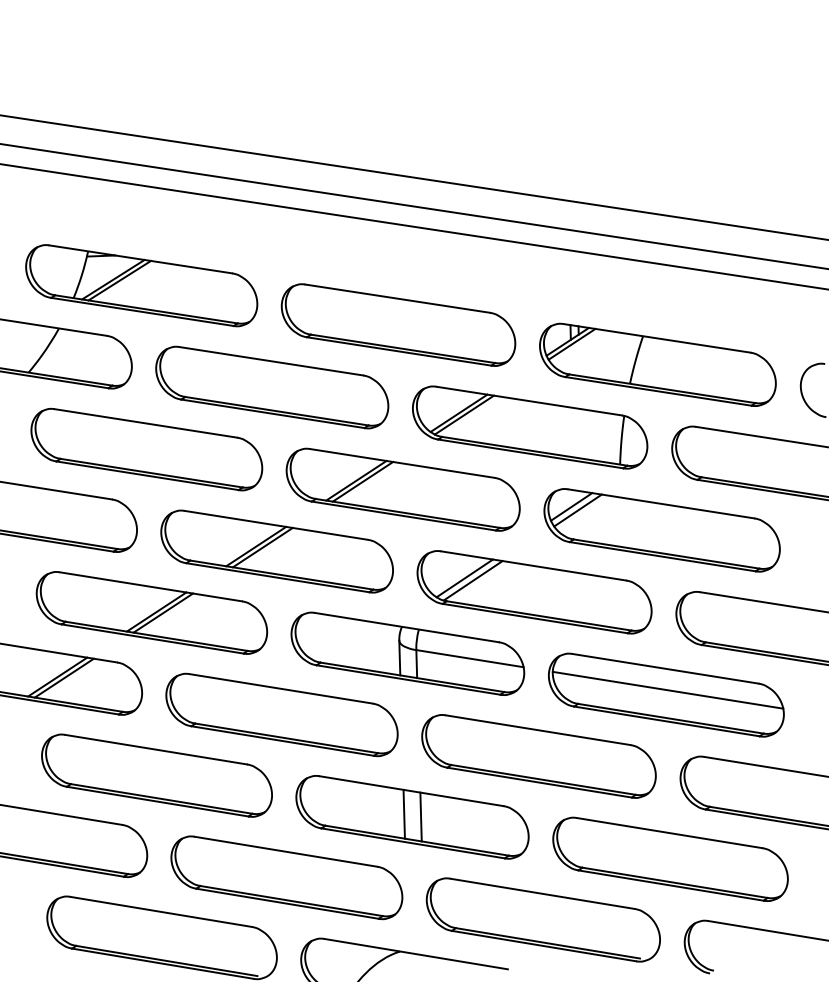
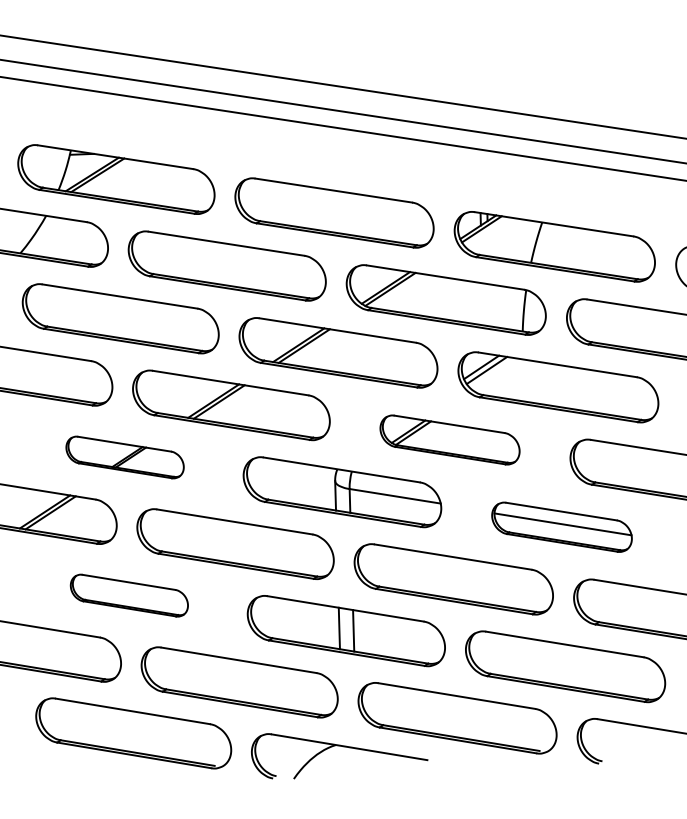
part: (534, 592) -> (450, 440), size x0.7
part: (151, 612) -> (124, 457), size x0.6
part: (666, 694) -> (562, 526), size x0.7
part: (156, 775) -> (128, 595), size x0.6

